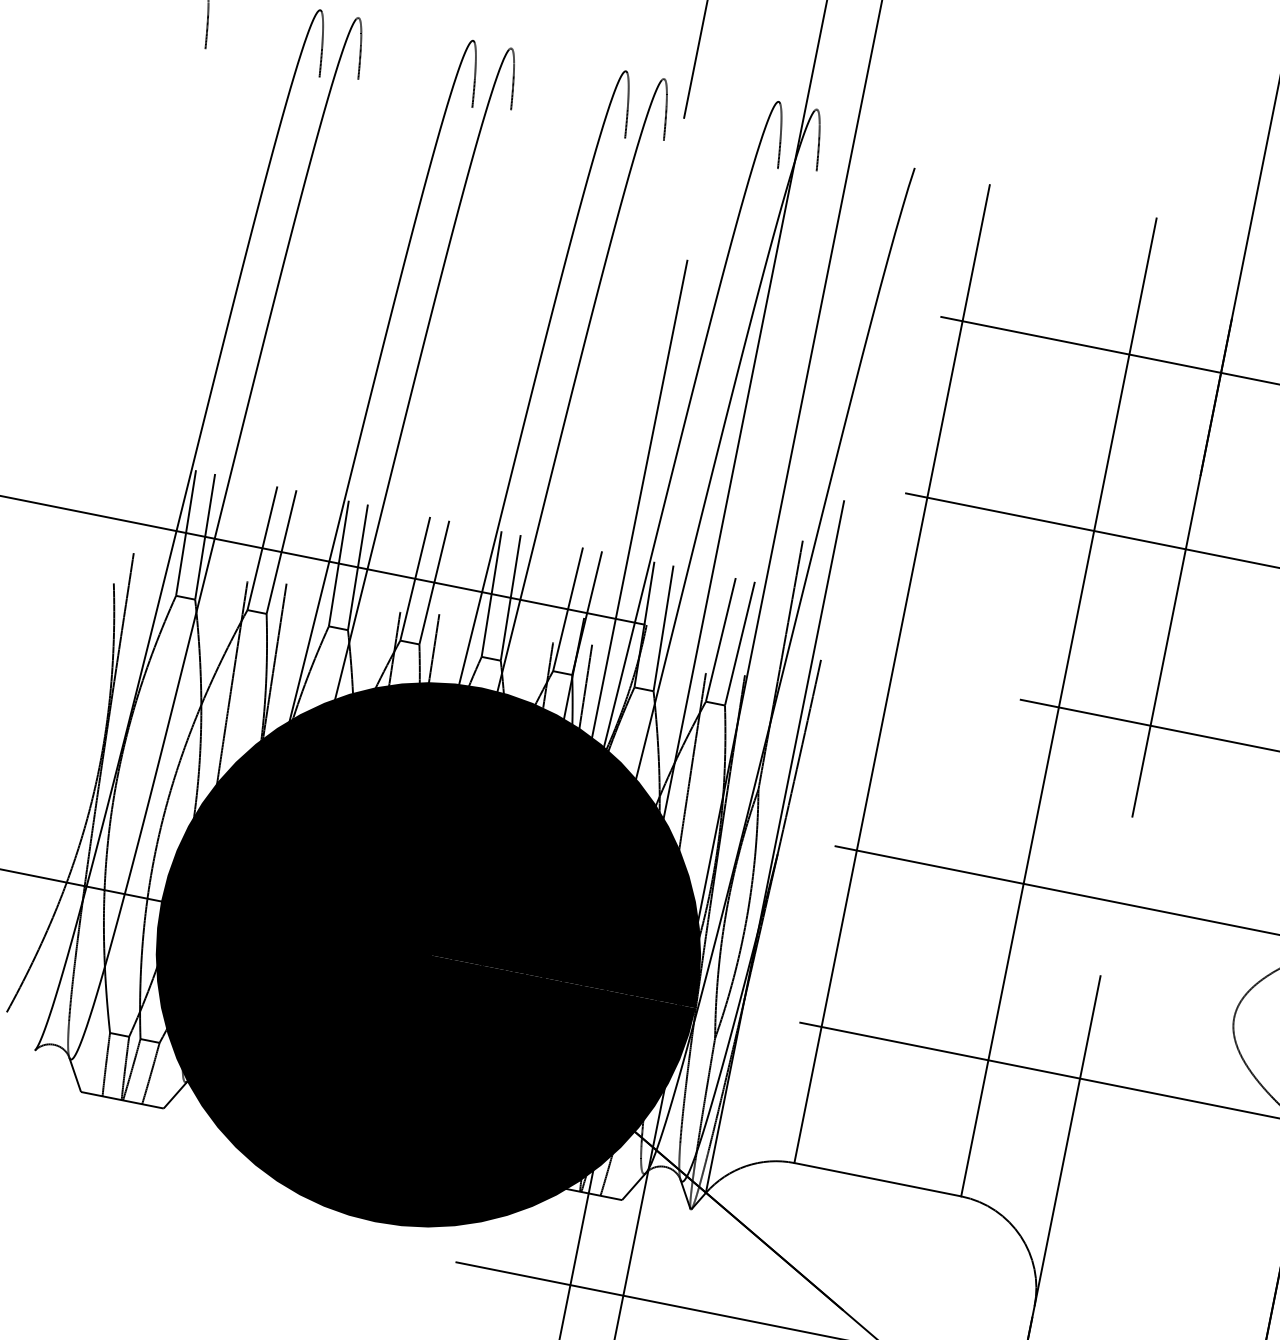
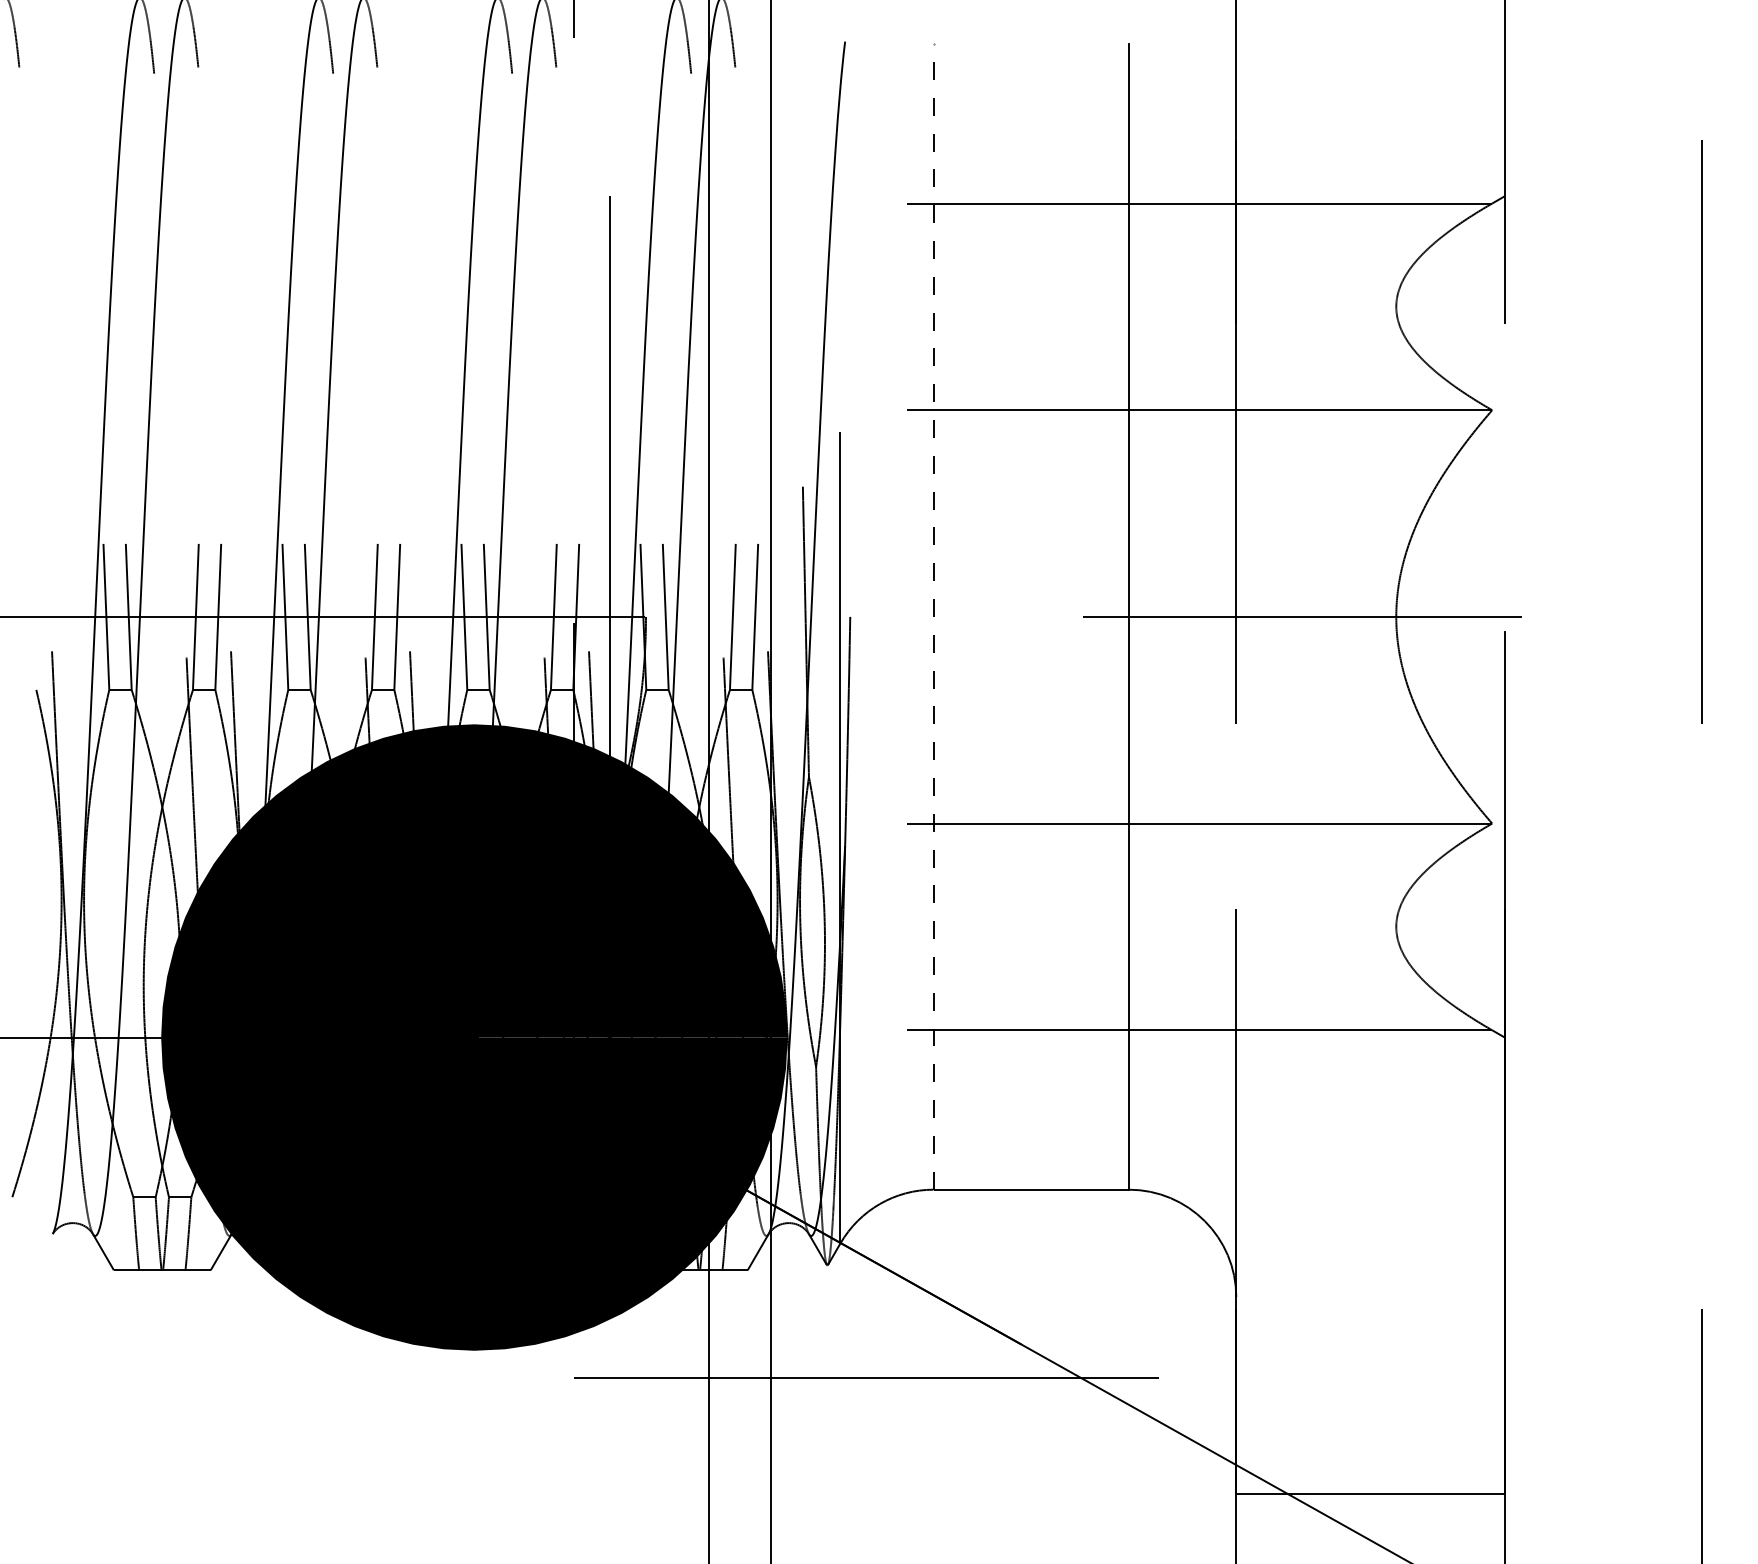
line: (892, 673) -> (933, 616), solid -> dashed

